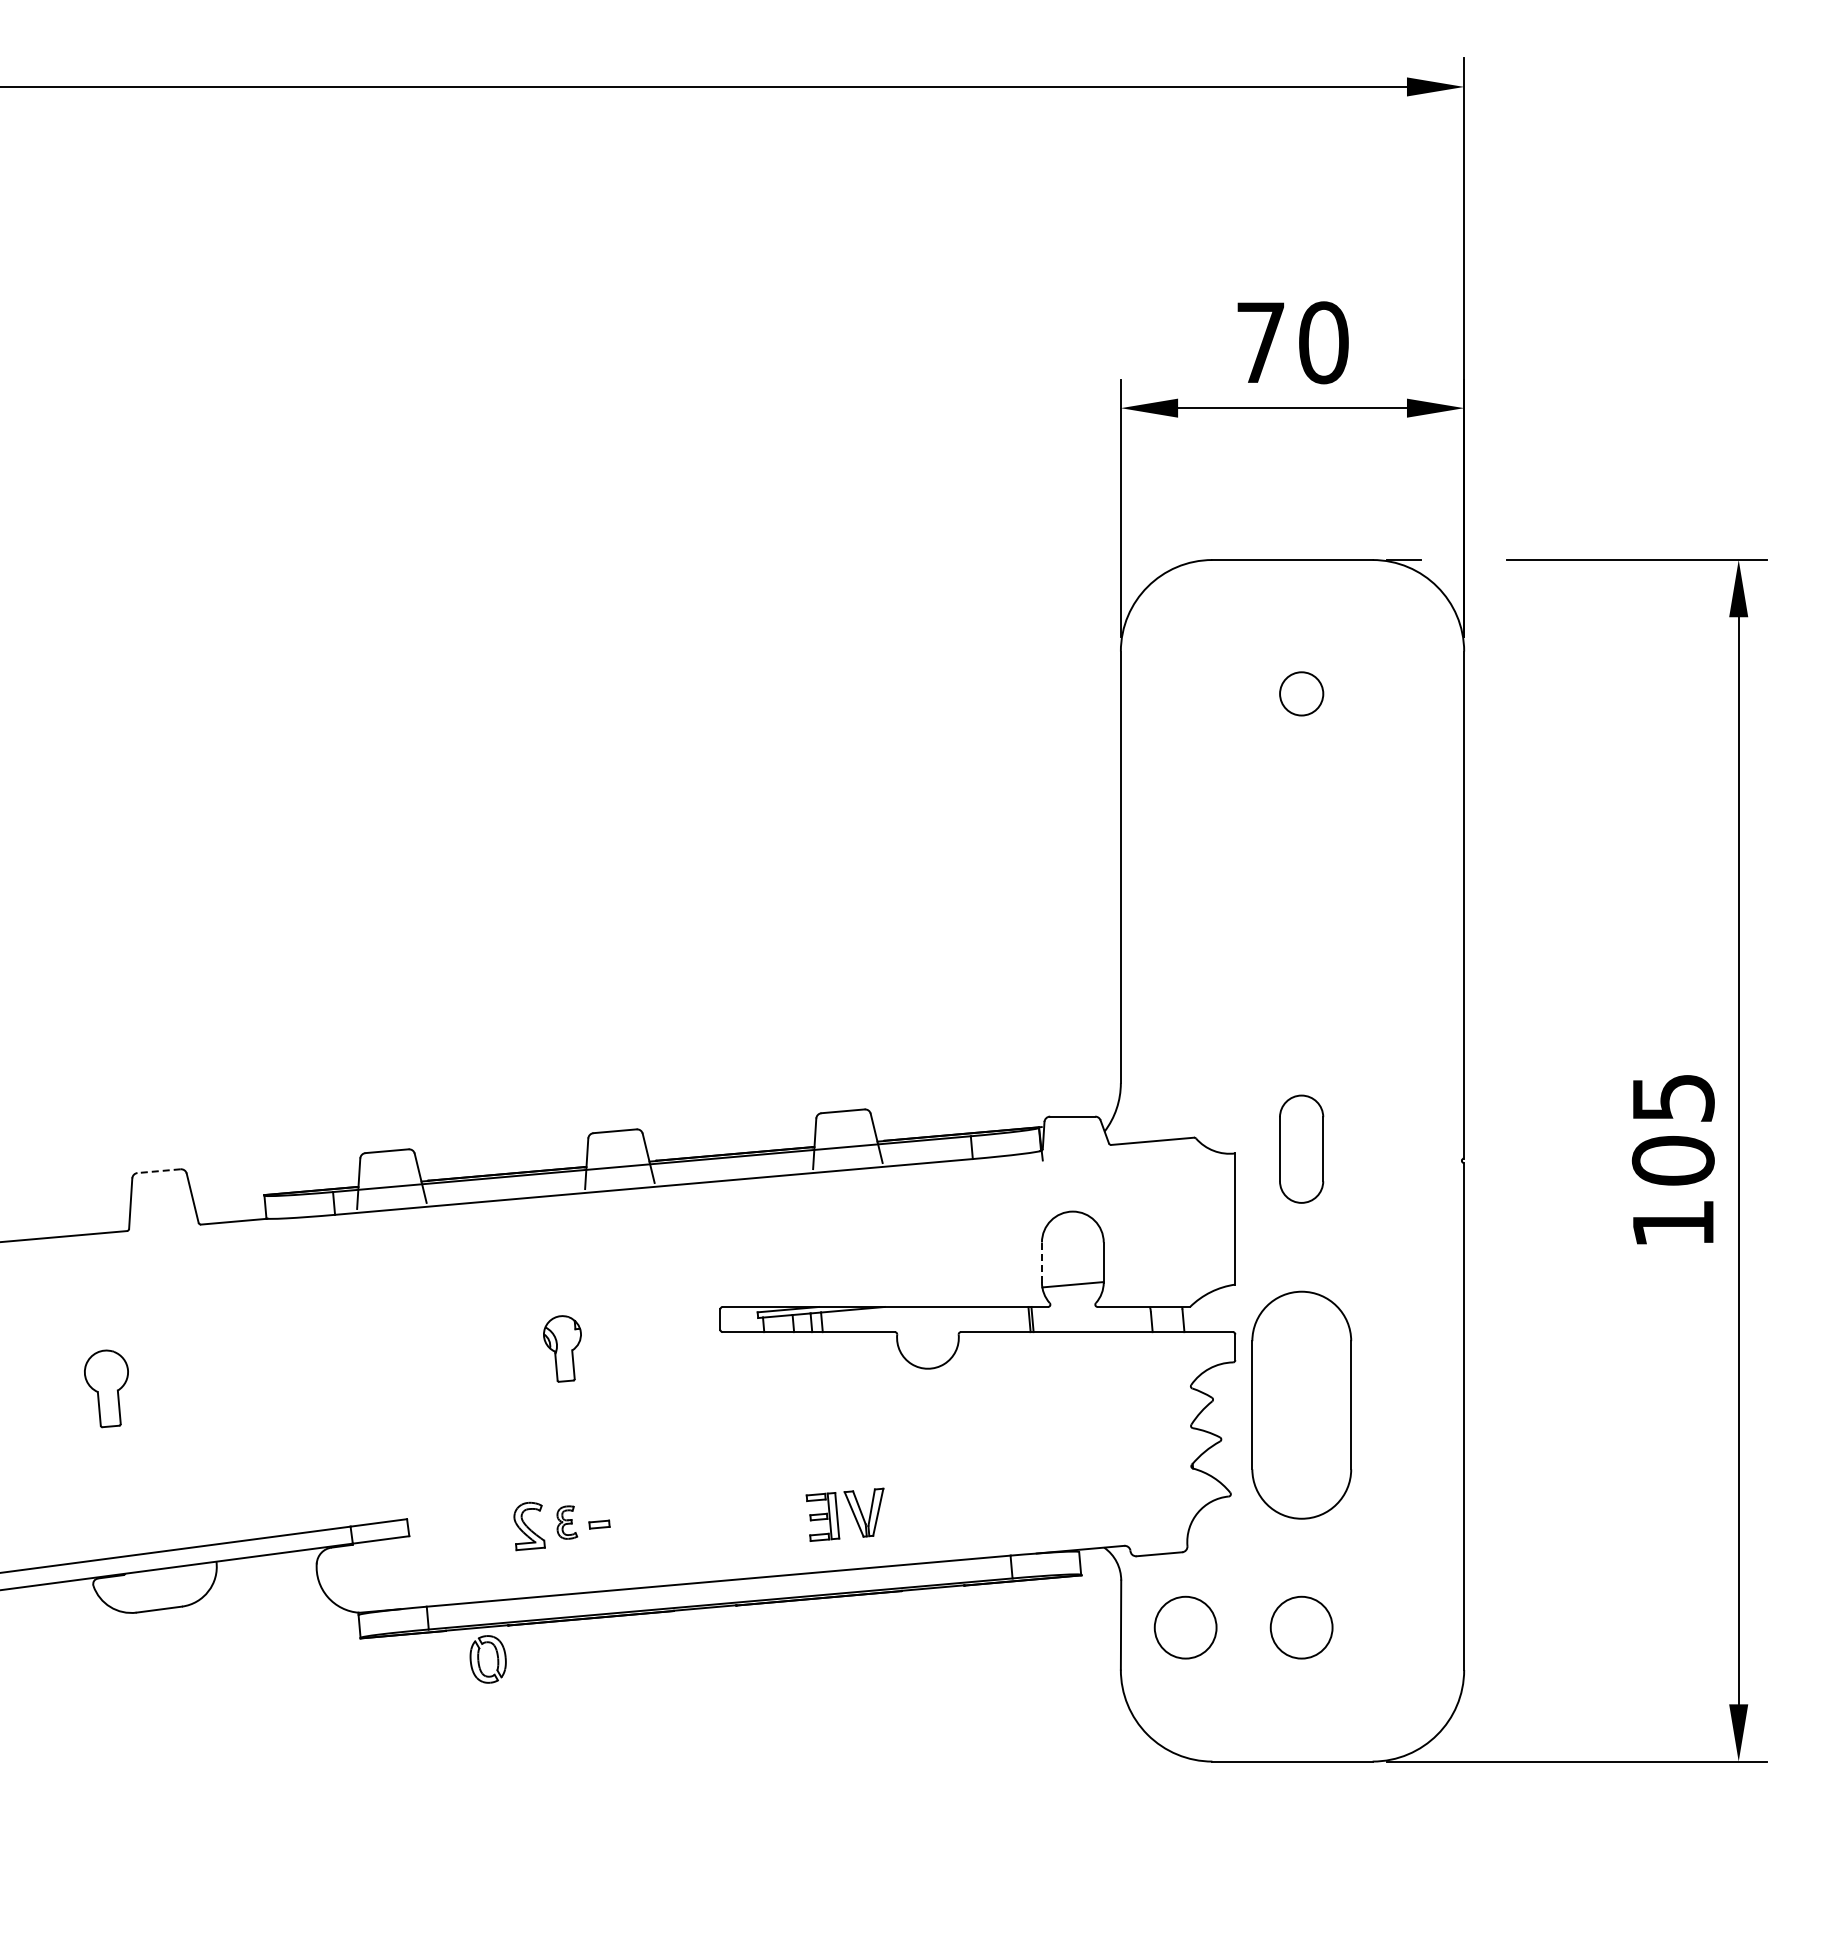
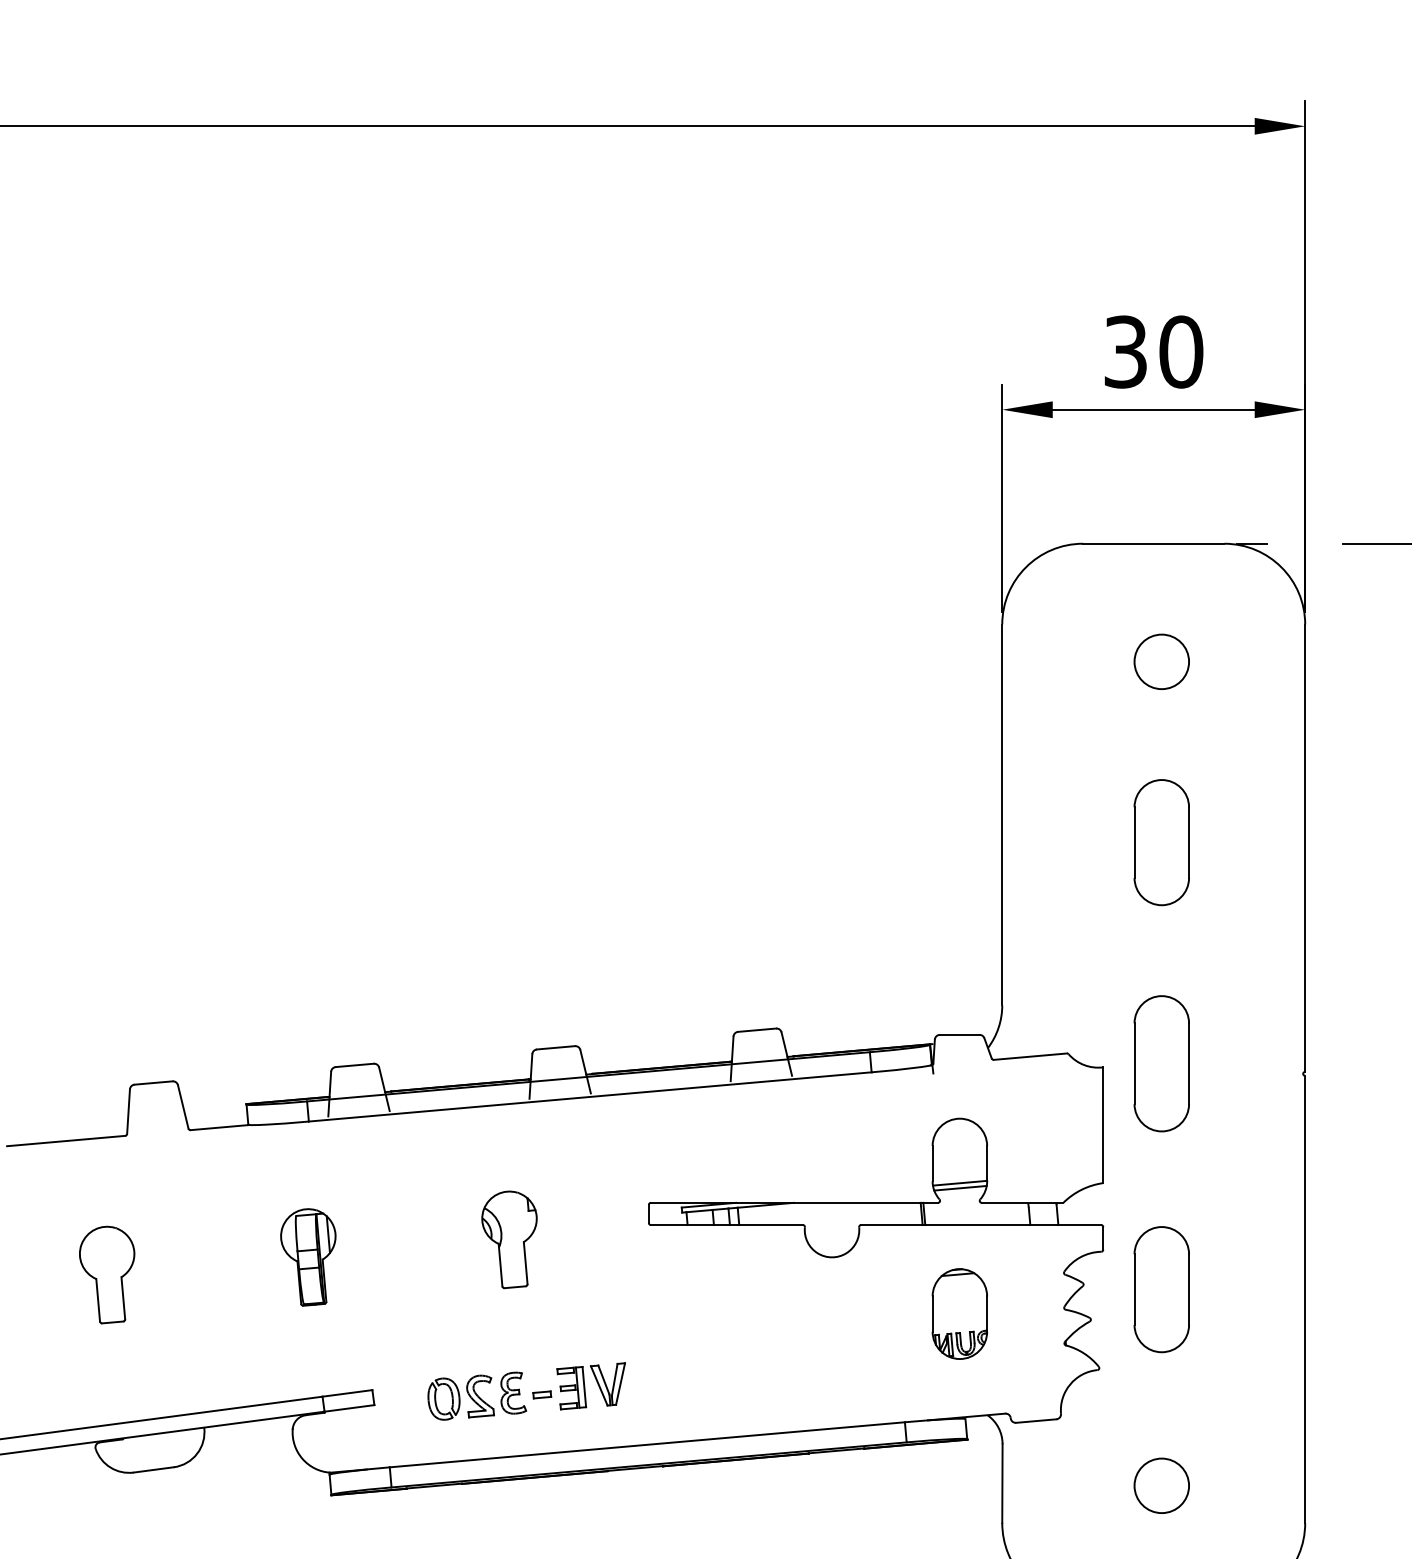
text: (1260, 342) -> (1125, 351), 70 -> 30
circle: (1301, 693) -> (1161, 661), size x1.43
part: (1301, 898) -> (1161, 842), added
part: (1301, 1148) -> (1161, 1063), size x1.43
line: (159, 1171) -> (153, 1083), dashed -> solid
line: (1041, 1263) -> (932, 1164), dashed -> solid
line: (1073, 1290) -> (960, 1188), added
part: (562, 1348) -> (509, 1239), size x1.67
part: (334, 1368) -> (308, 1257), added
part: (106, 1388) -> (107, 1274), size x1.43
part: (1301, 1405) -> (1161, 1289), size x0.62
part: (1072, 1432) -> (959, 1313), added
part: (838, 1515) -> (585, 1386), moved
part: (567, 1522) -> (513, 1393), size x1.43
circle: (1185, 1627) -> (1059, 1485), removed
part: (479, 1659) -> (436, 1399), moved

